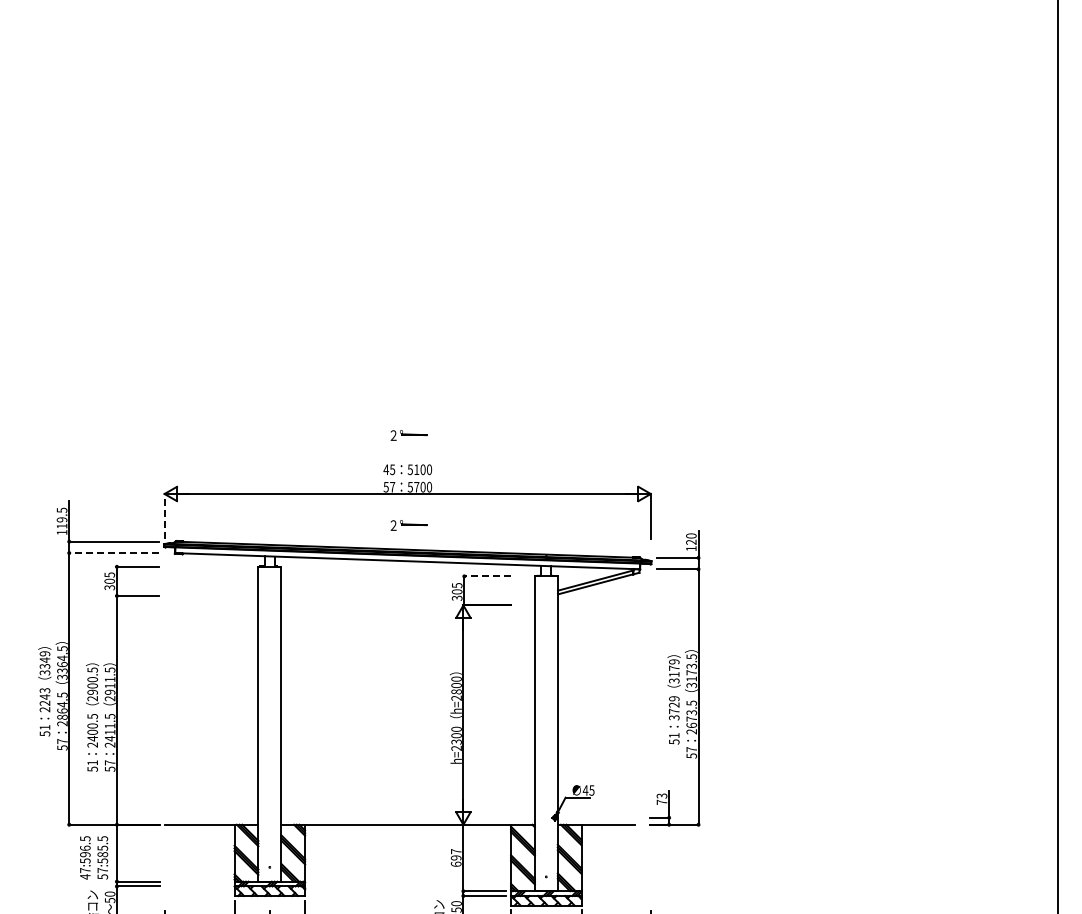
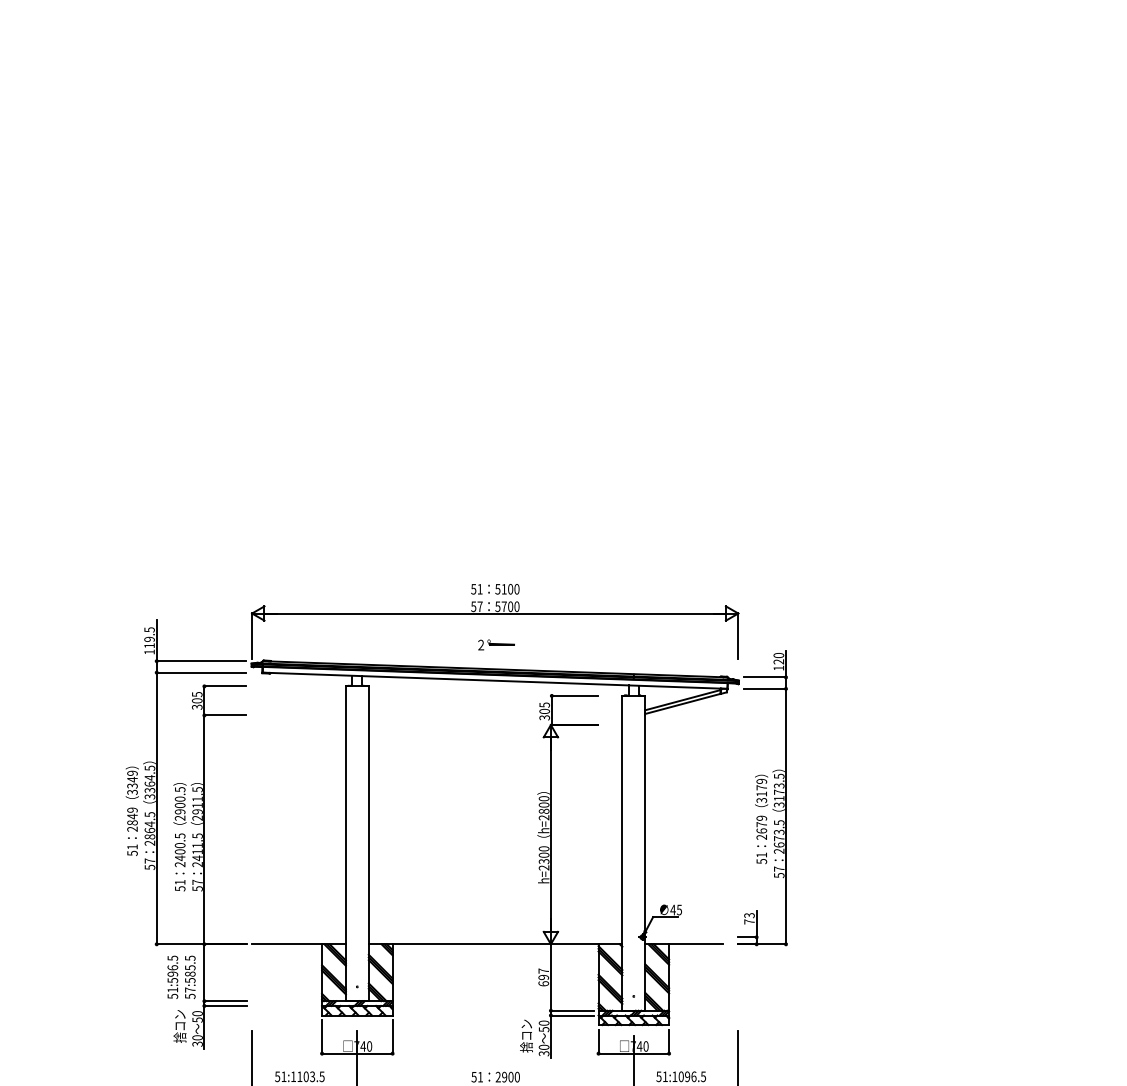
part: (409, 434) -> (496, 554), removed
text: (389, 469) -> (476, 589), 45 -> 51
line: (165, 516) -> (252, 636), dashed -> solid
line: (114, 552) -> (201, 672), dashed -> solid
line: (487, 575) -> (574, 695), dashed -> solid
text: (45, 696) -> (132, 816), 2243 -> 2849
text: (674, 710) -> (761, 830), 3729 -> 2679
text: (85, 873) -> (172, 993), 47:596.5 -> 51:596.5

